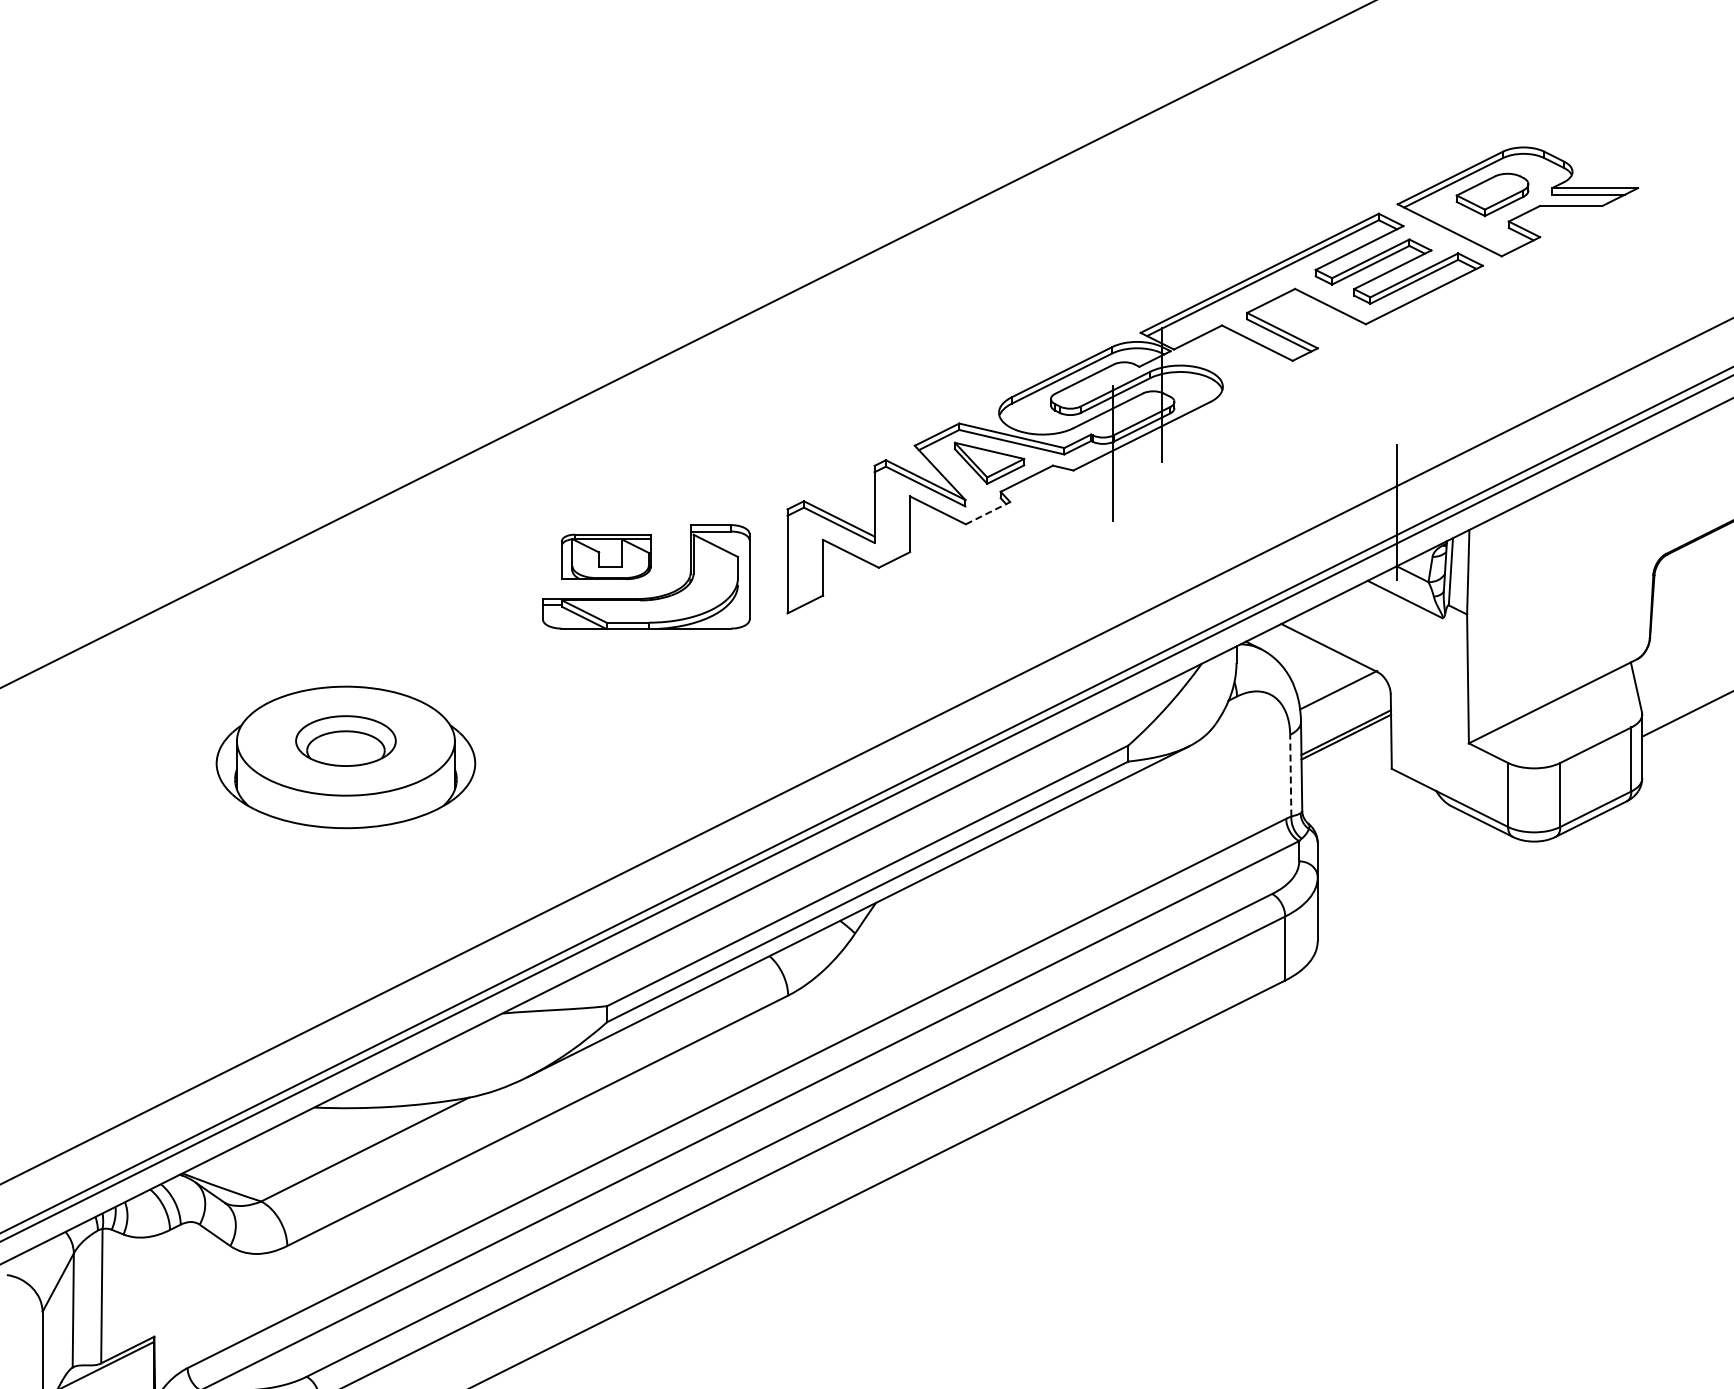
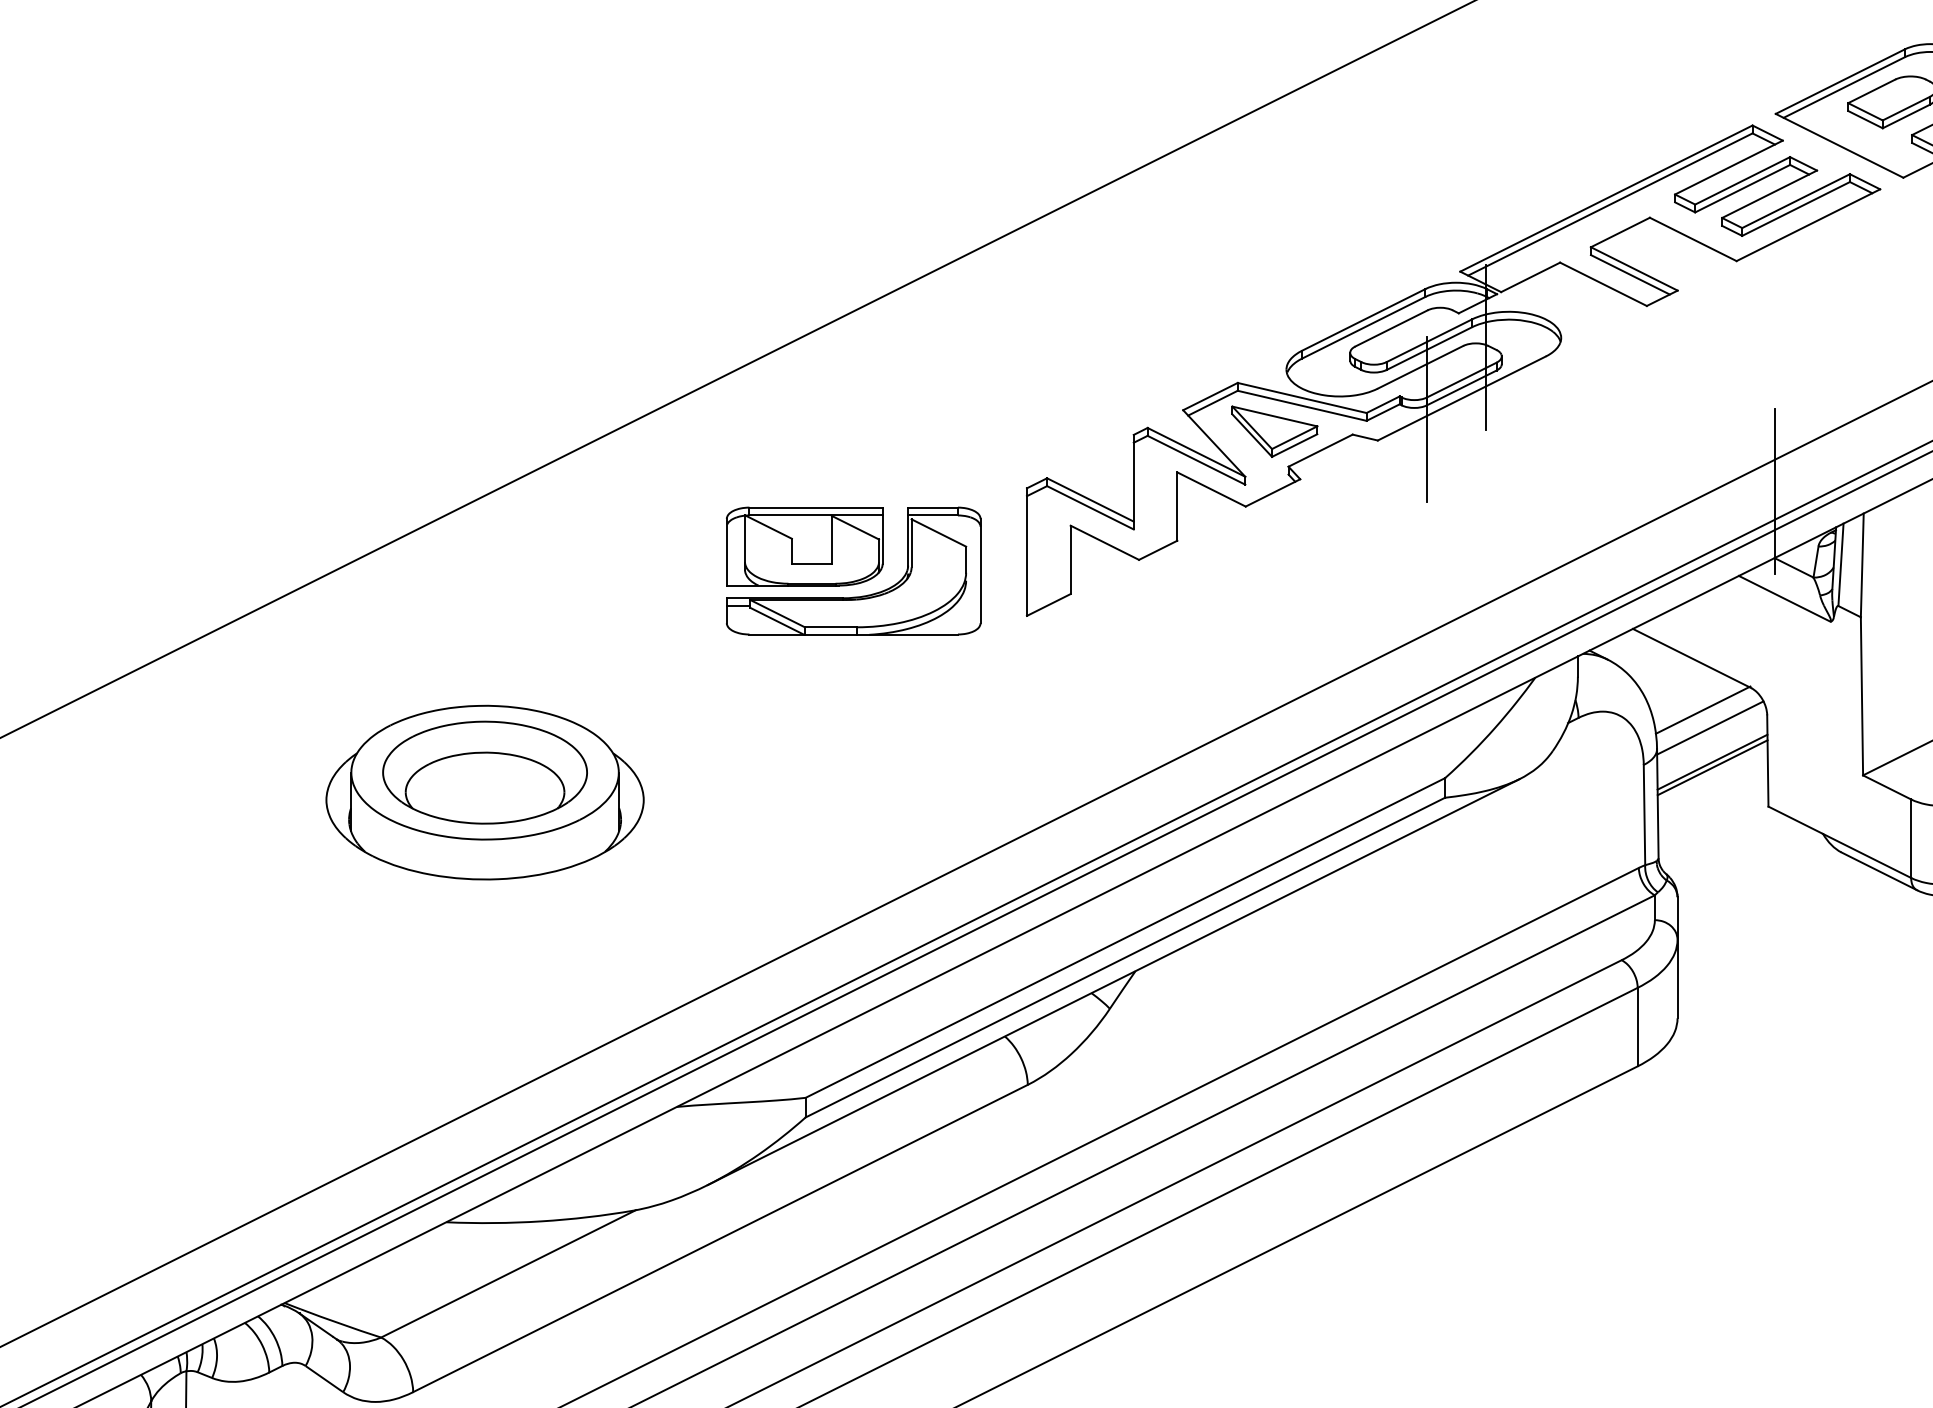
line: (988, 513) -> (1273, 493), dashed -> solid
part: (606, 556) -> (804, 546), size x1.43
line: (1344, 704) -> (1710, 727), added
part: (345, 740) -> (484, 771), size x1.67
line: (1290, 775) -> (1644, 814), dashed -> solid

